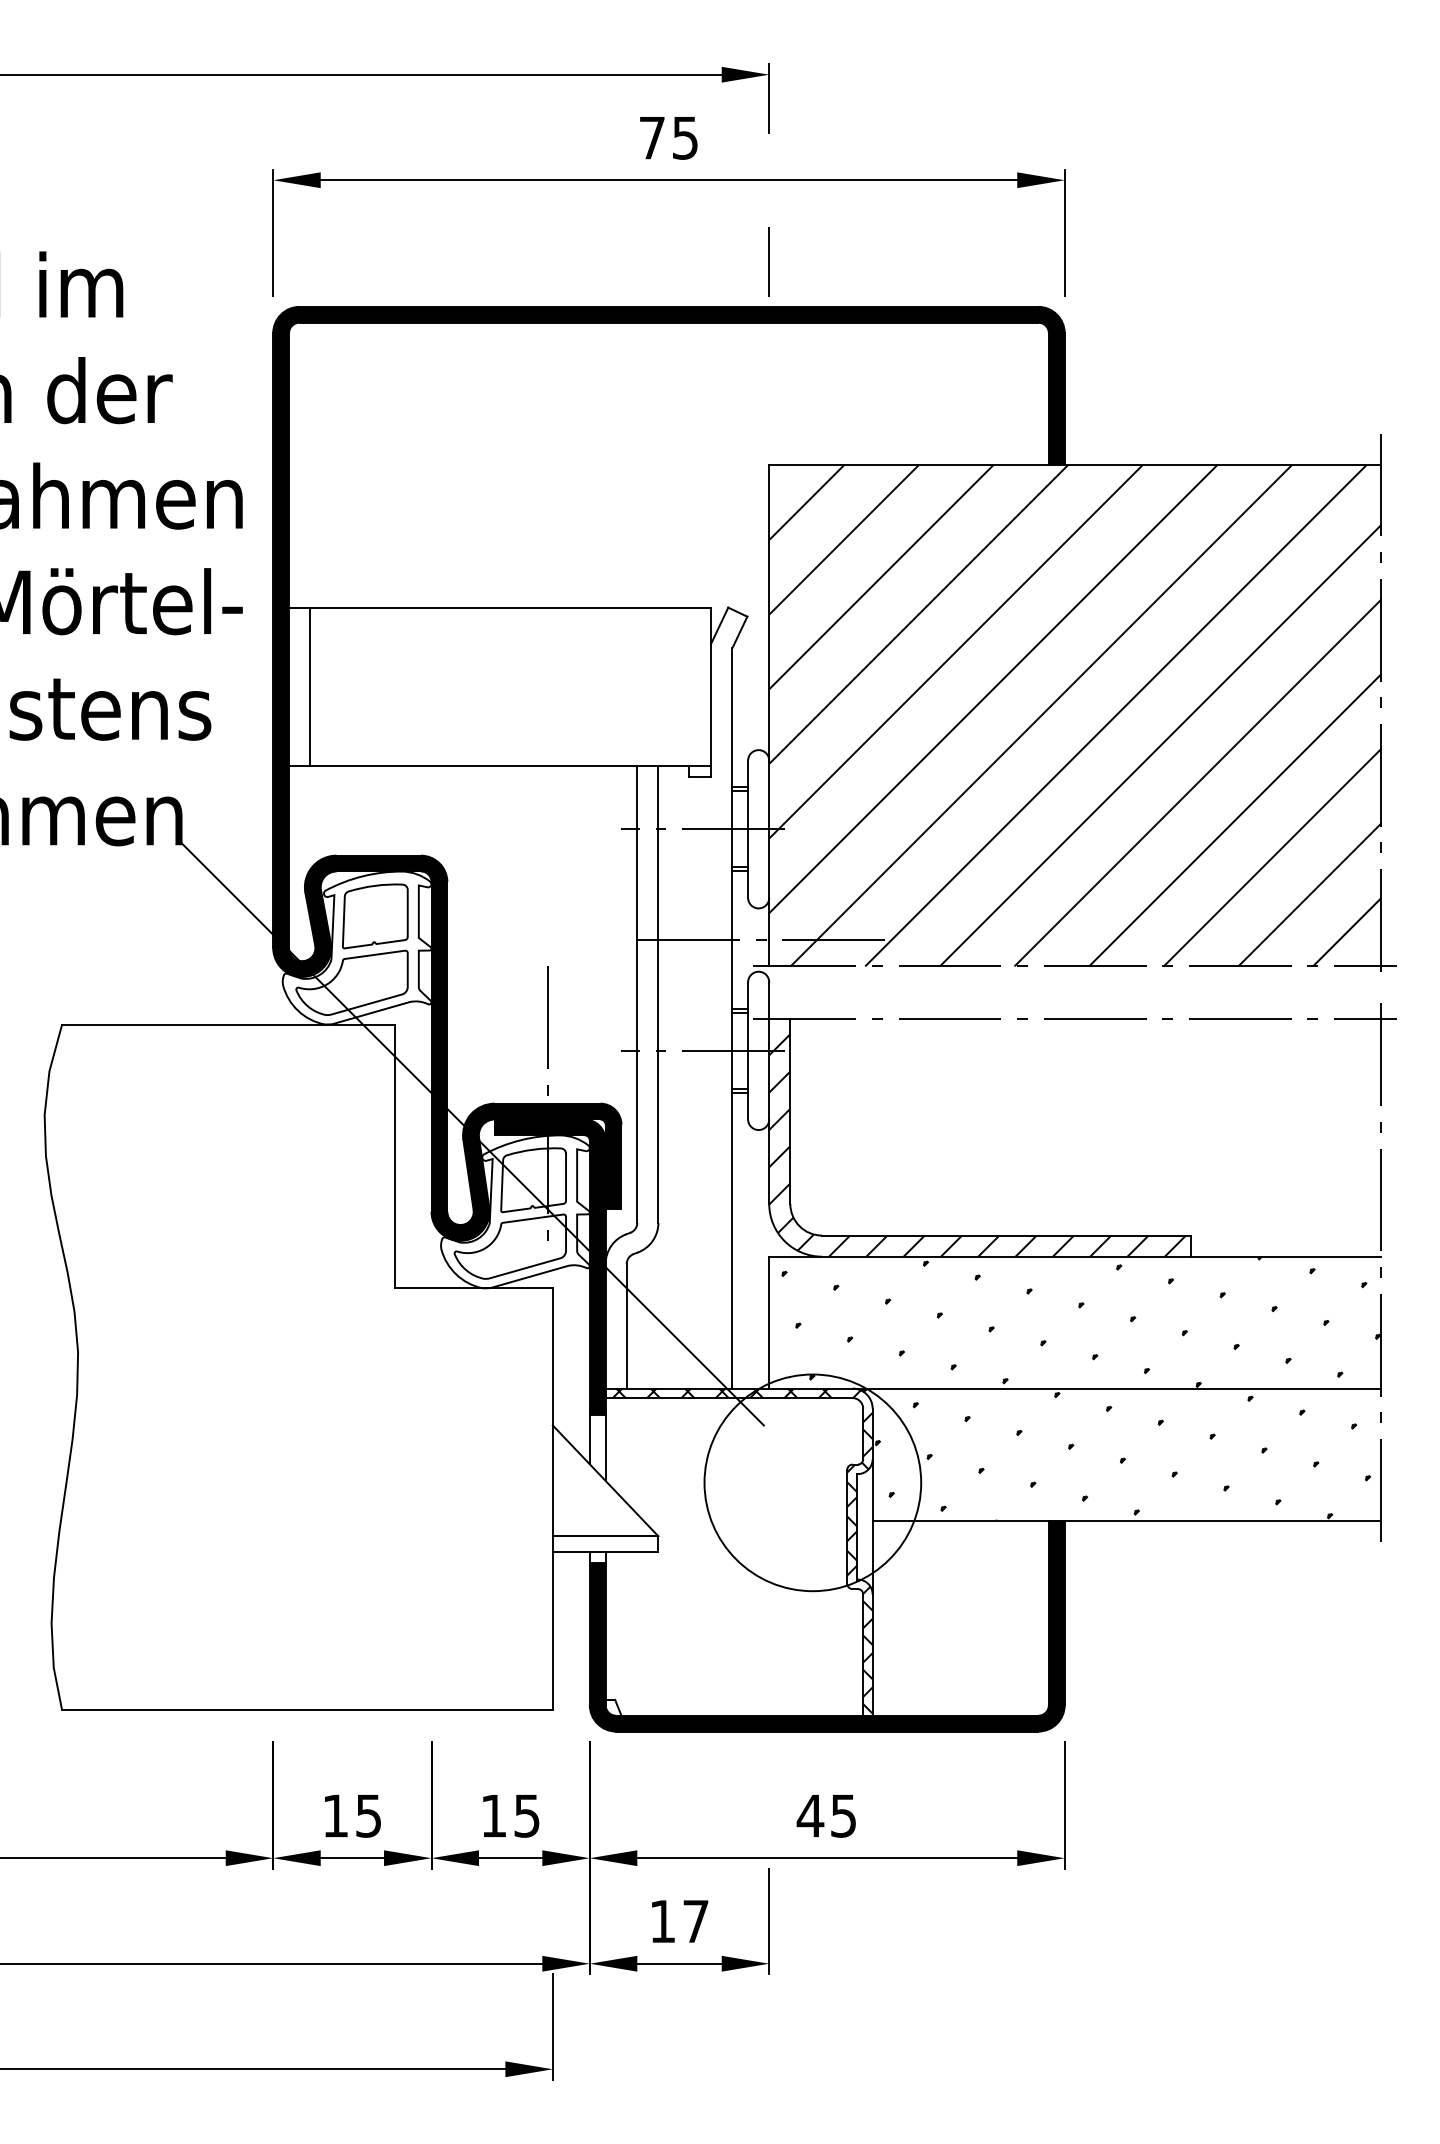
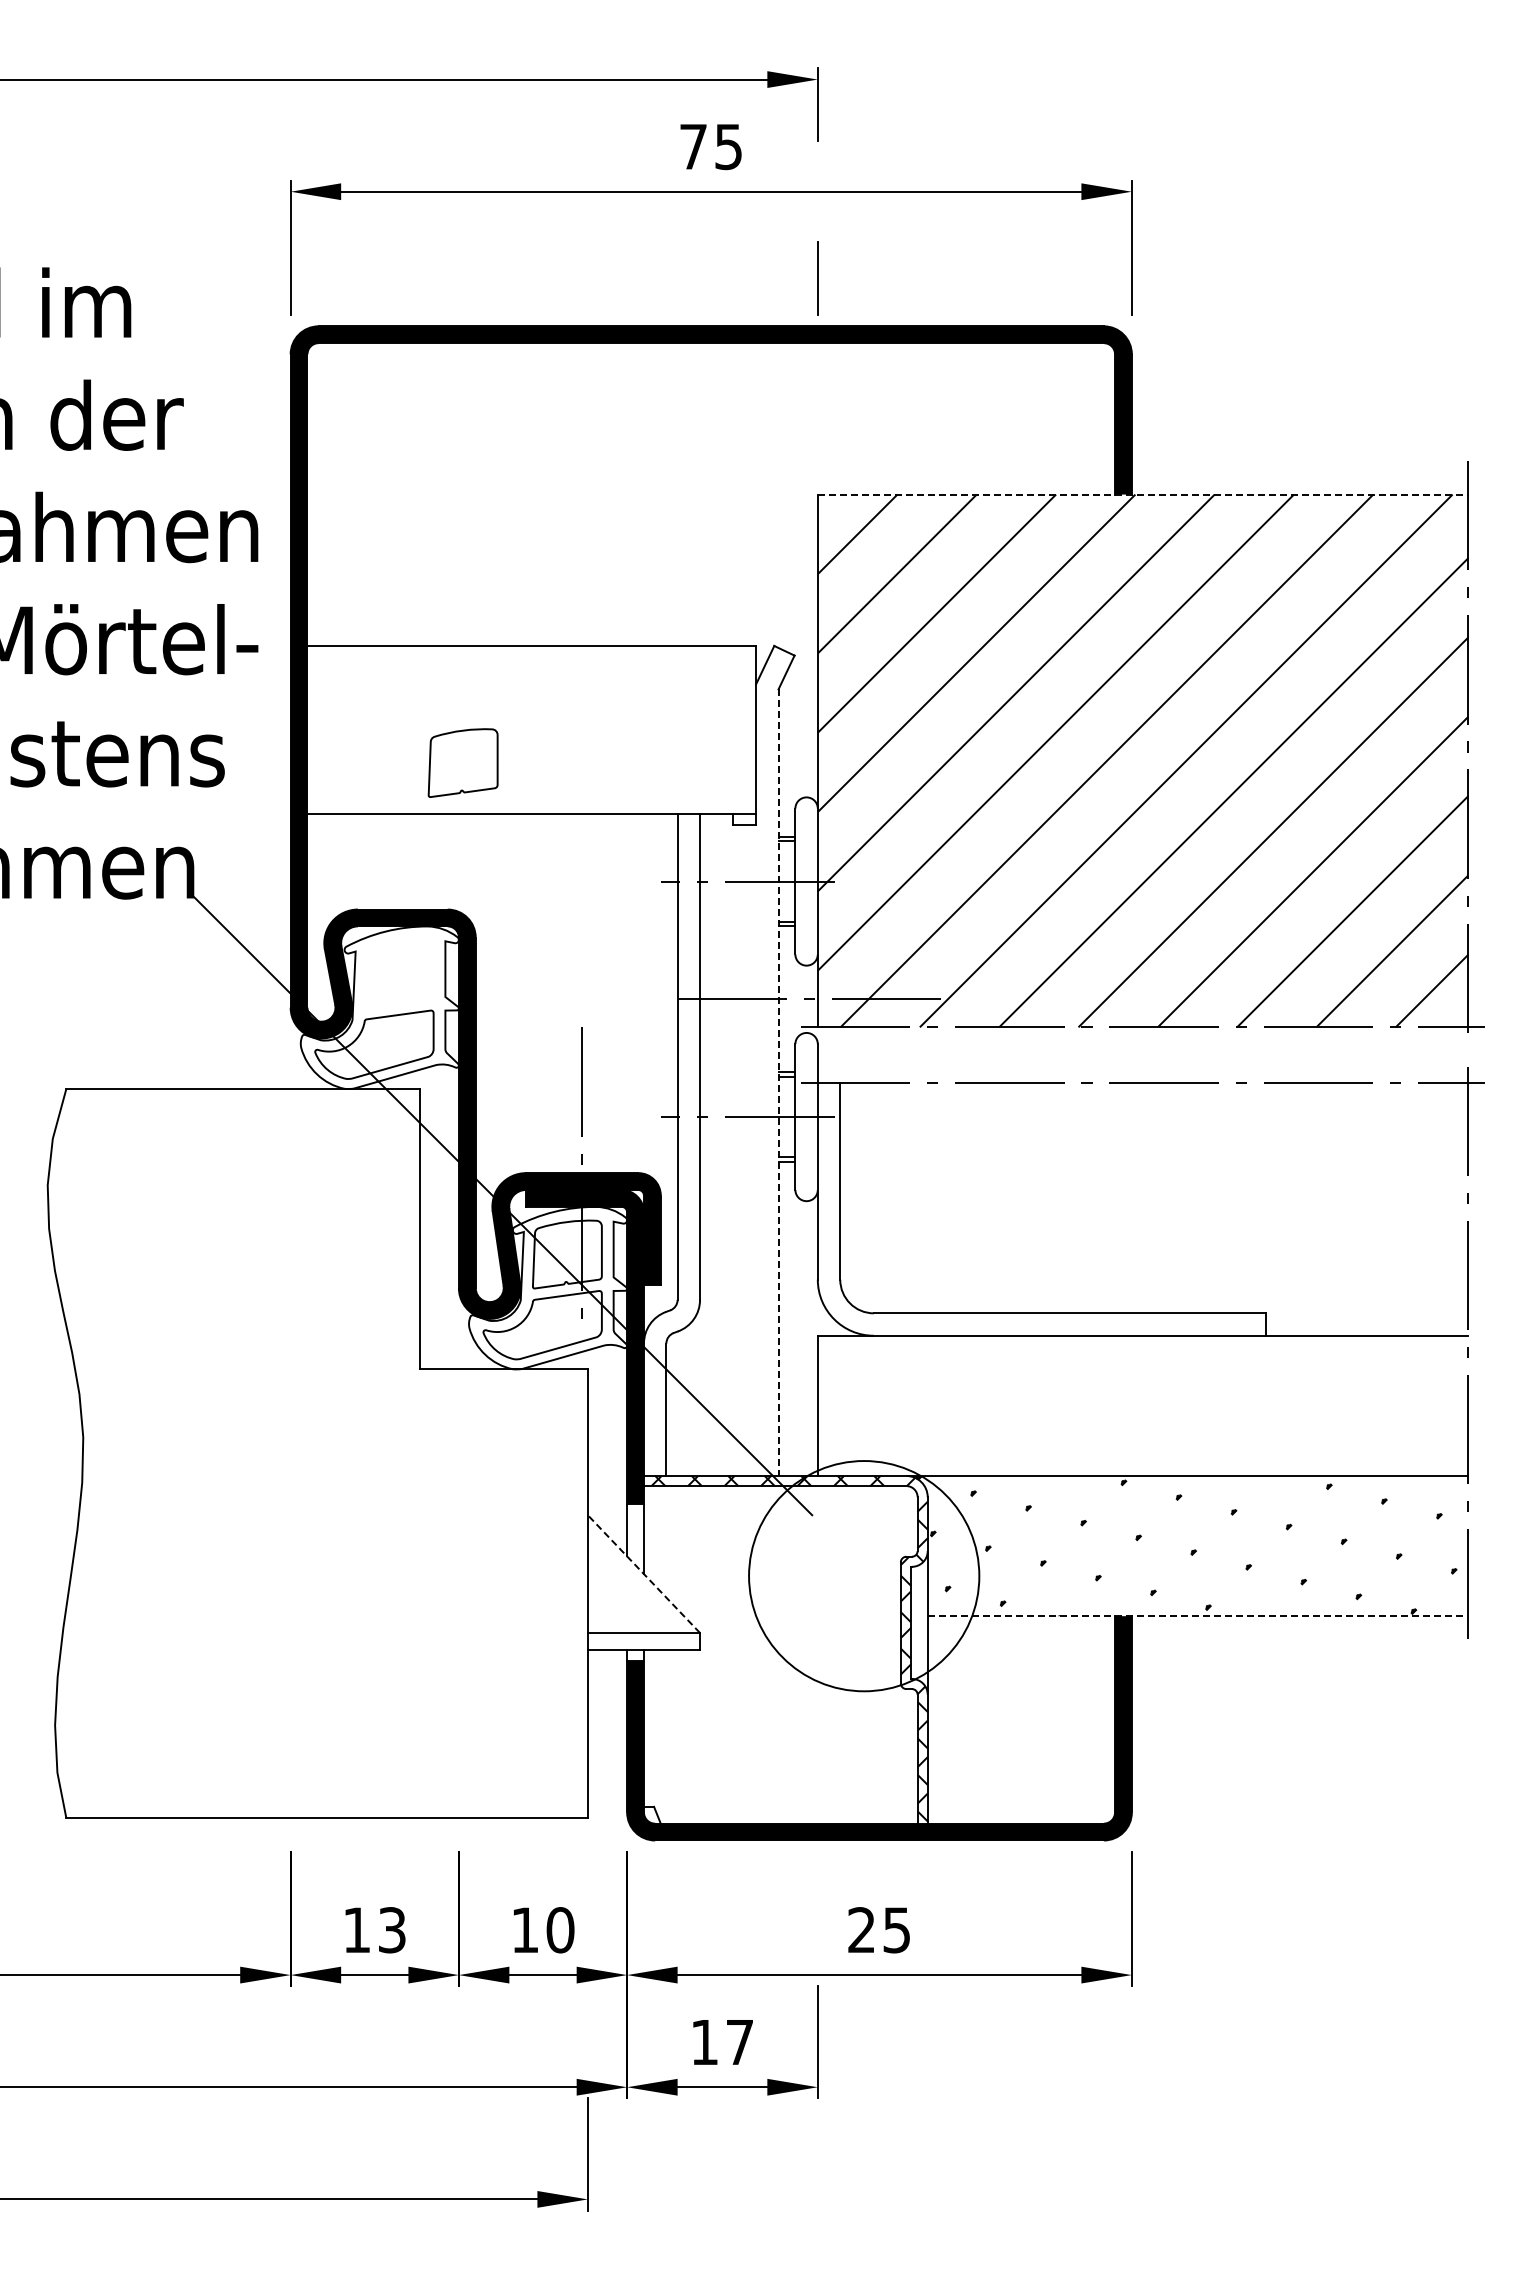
line: (1075, 465) -> (1143, 494), solid -> dashed
line: (309, 686) -> (329, 729), removed
part: (374, 915) -> (462, 762), moved
line: (732, 1019) -> (778, 1083), solid -> dashed
hatch: (976, 1145) -> (1038, 1217), removed
hatch: (1080, 1322) -> (1148, 1405), removed
line: (605, 1480) -> (643, 1573), solid -> dashed
line: (1127, 1520) -> (1198, 1616), solid -> dashed
text: (369, 1815) -> (392, 1929), 15 -> 13
text: (810, 1815) -> (861, 1929), 45 -> 25
text: (527, 1816) -> (560, 1930), 15 -> 10

